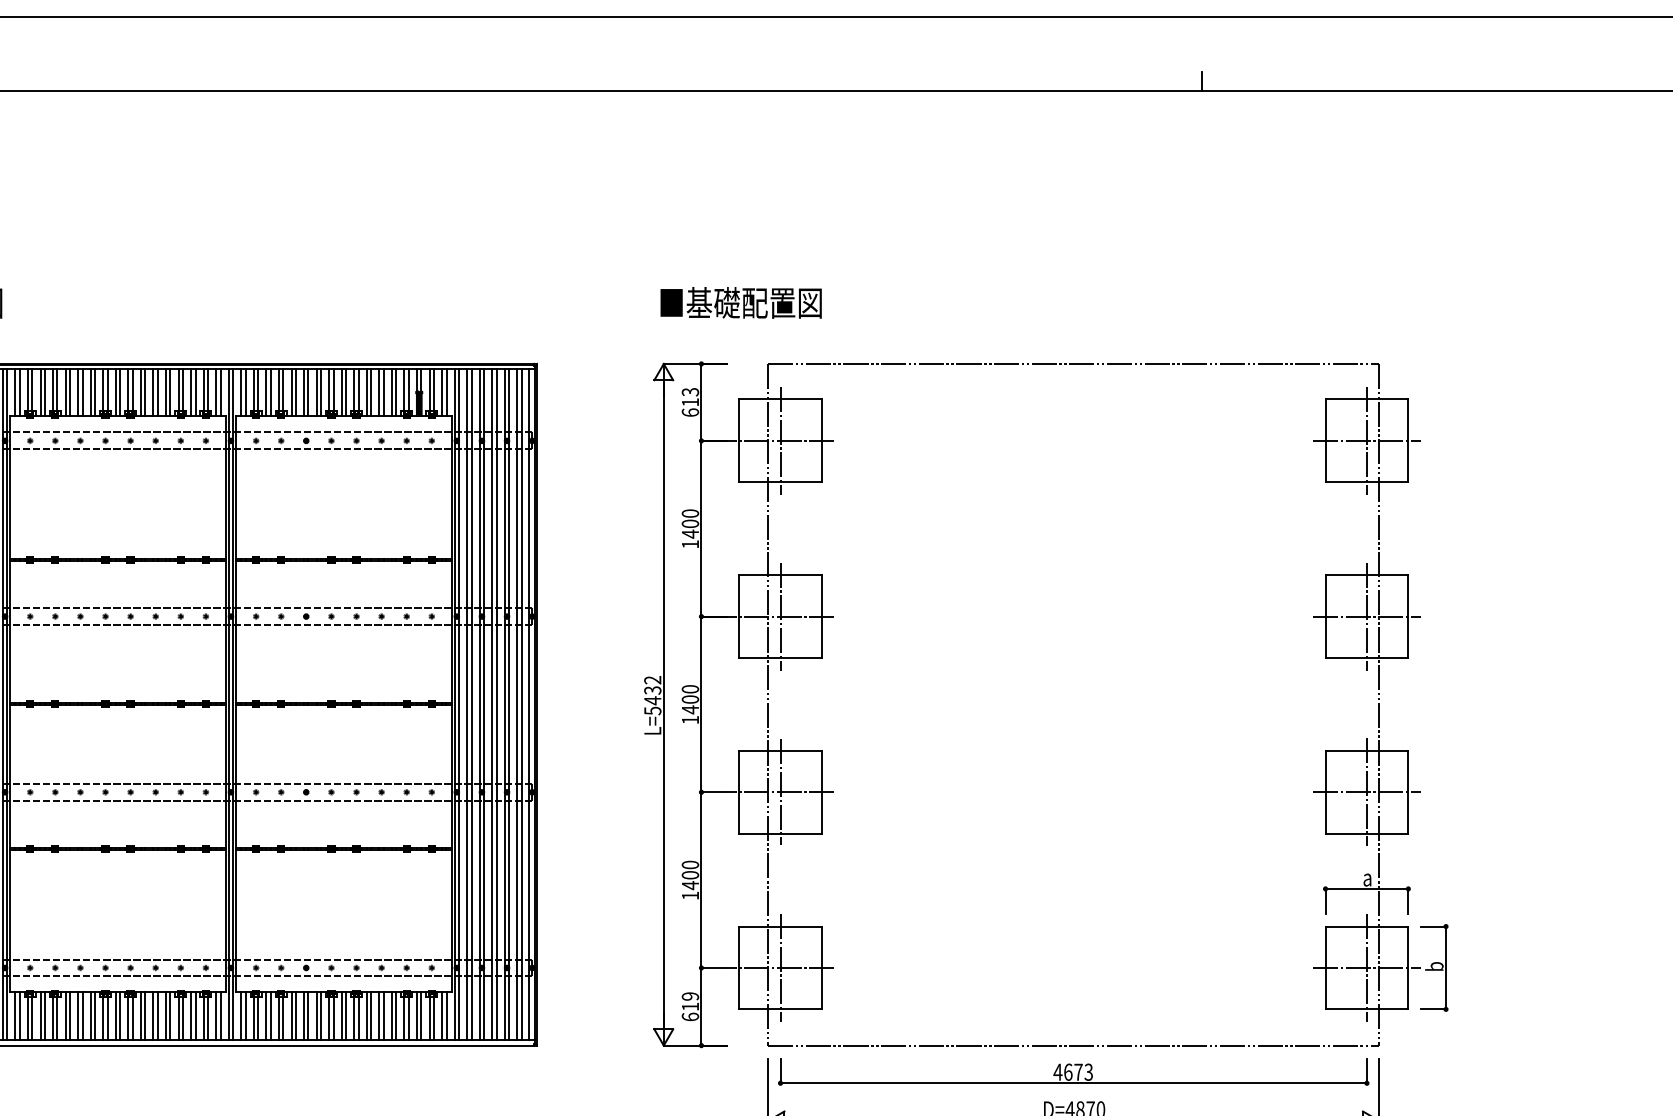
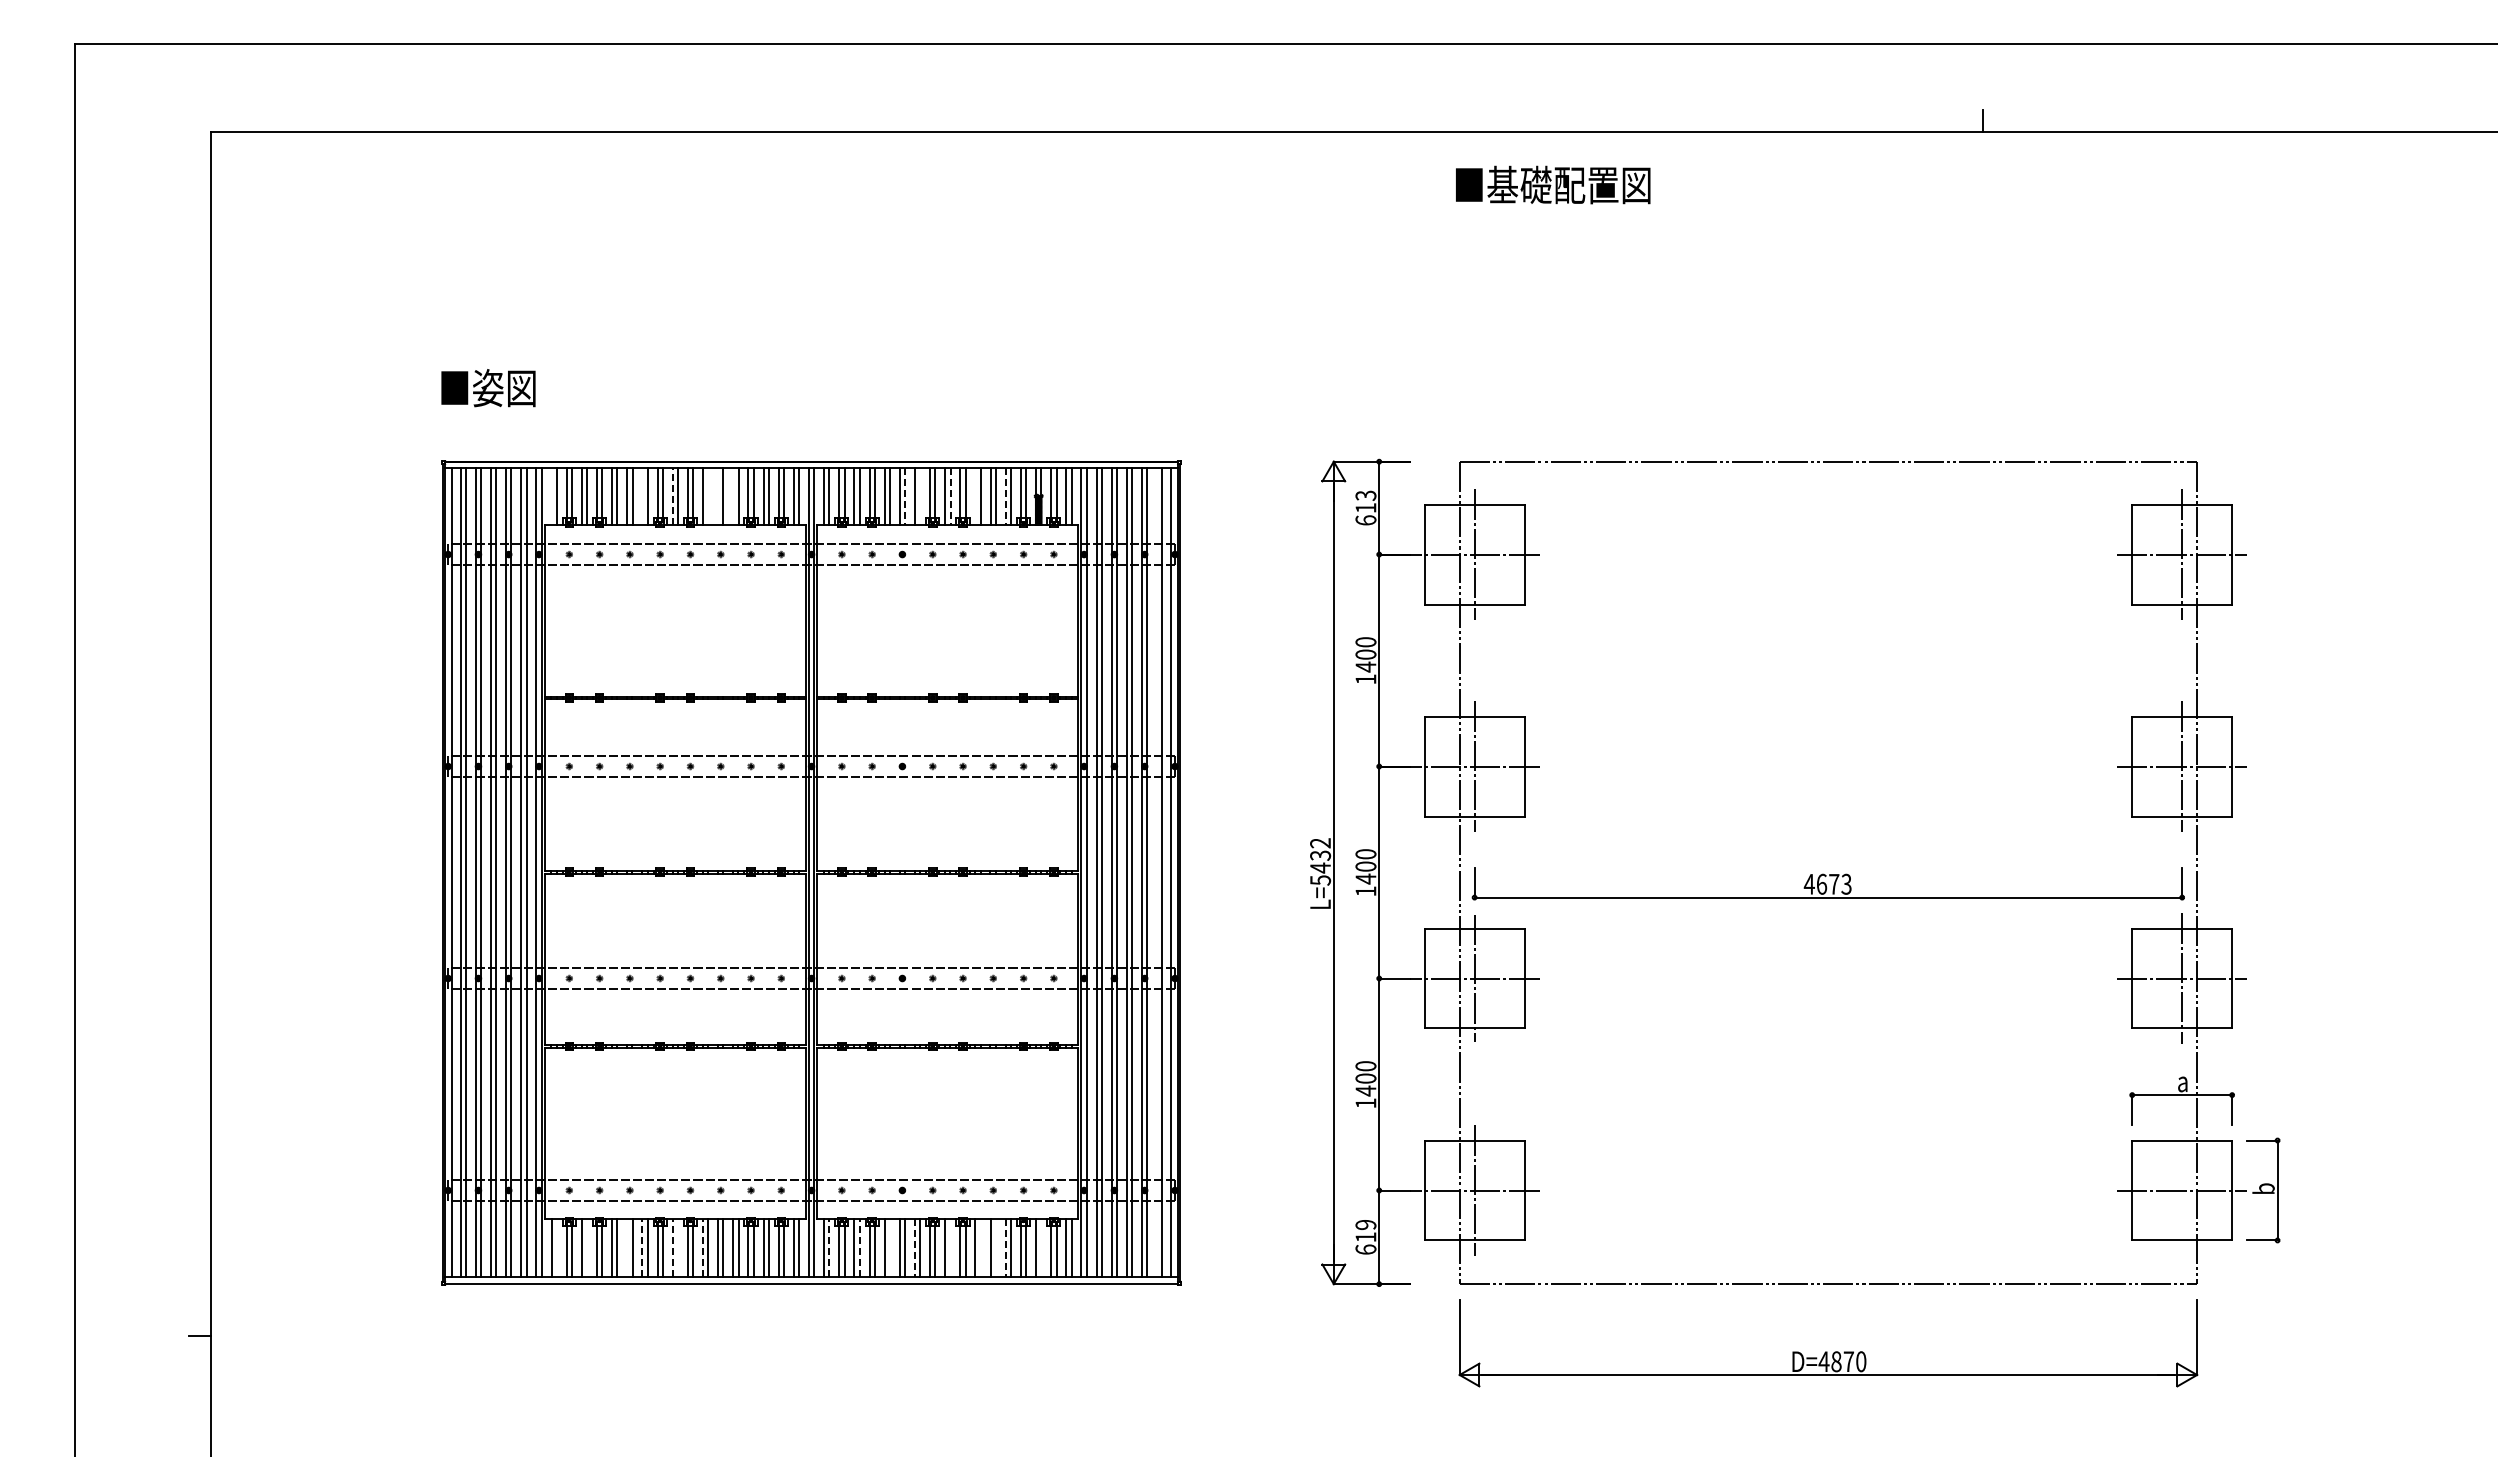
text: (741, 302) -> (1553, 184), moved
line: (15, 392) -> (551, 496), removed
line: (90, 392) -> (642, 496), removed
line: (115, 392) -> (672, 496), solid -> dashed
line: (145, 392) -> (708, 496), removed
line: (153, 392) -> (718, 496), removed
line: (166, 392) -> (733, 496), removed
line: (321, 392) -> (920, 496), removed
line: (366, 392) -> (975, 496), removed
line: (308, 393) -> (905, 497), solid -> dashed
line: (346, 393) -> (950, 497), solid -> dashed
line: (391, 393) -> (1005, 497), solid -> dashed
line: (517, 704) -> (1157, 872), removed
line: (1367, 967) -> (2182, 1190), removed
line: (19, 1015) -> (556, 1247), removed
line: (45, 1015) -> (587, 1247), removed
line: (78, 1015) -> (627, 1247), removed
line: (119, 1015) -> (677, 1247), removed
line: (295, 1015) -> (889, 1247), removed
line: (346, 1015) -> (950, 1247), removed
line: (370, 1015) -> (980, 1247), removed
line: (383, 1015) -> (995, 1247), removed
line: (421, 1015) -> (1041, 1247), removed
line: (90, 1016) -> (642, 1248), solid -> dashed
line: (115, 1016) -> (672, 1248), solid -> dashed
line: (140, 1016) -> (702, 1248), solid -> dashed
line: (245, 1016) -> (829, 1248), solid -> dashed
line: (270, 1016) -> (859, 1248), solid -> dashed
line: (316, 1016) -> (914, 1248), solid -> dashed
line: (391, 1016) -> (1005, 1248), solid -> dashed
part: (1072, 1071) -> (1827, 883), moved

